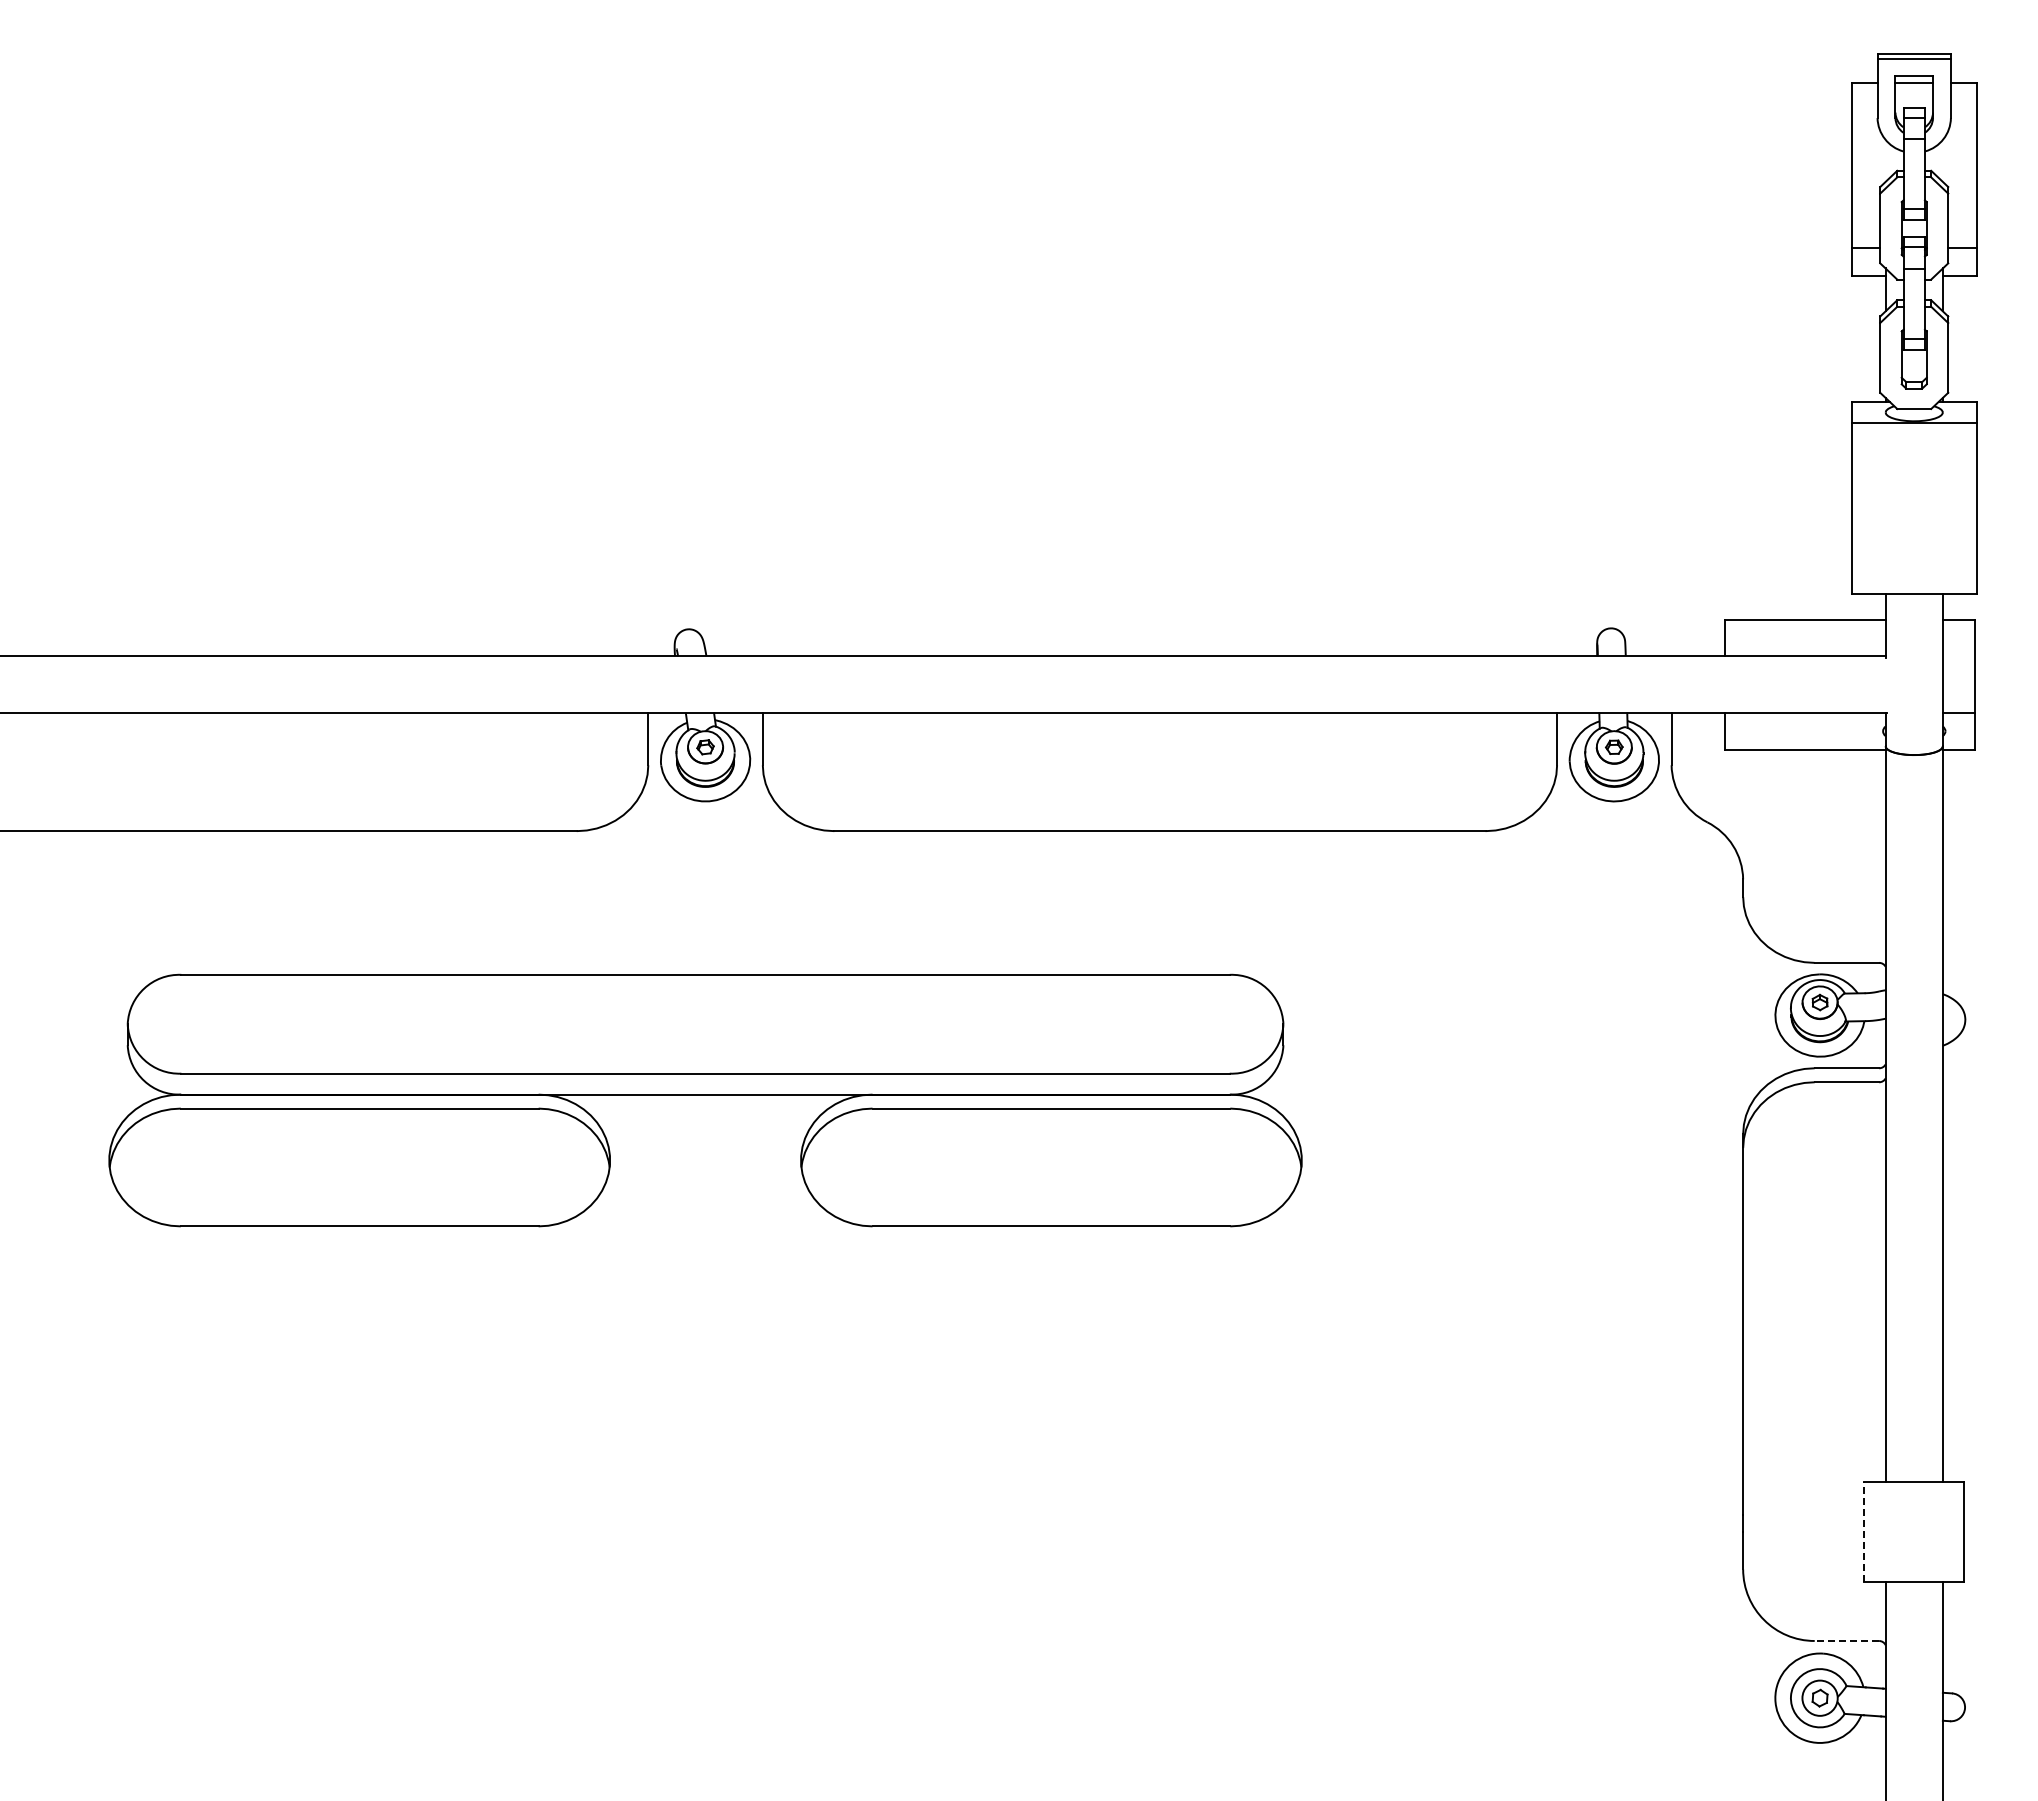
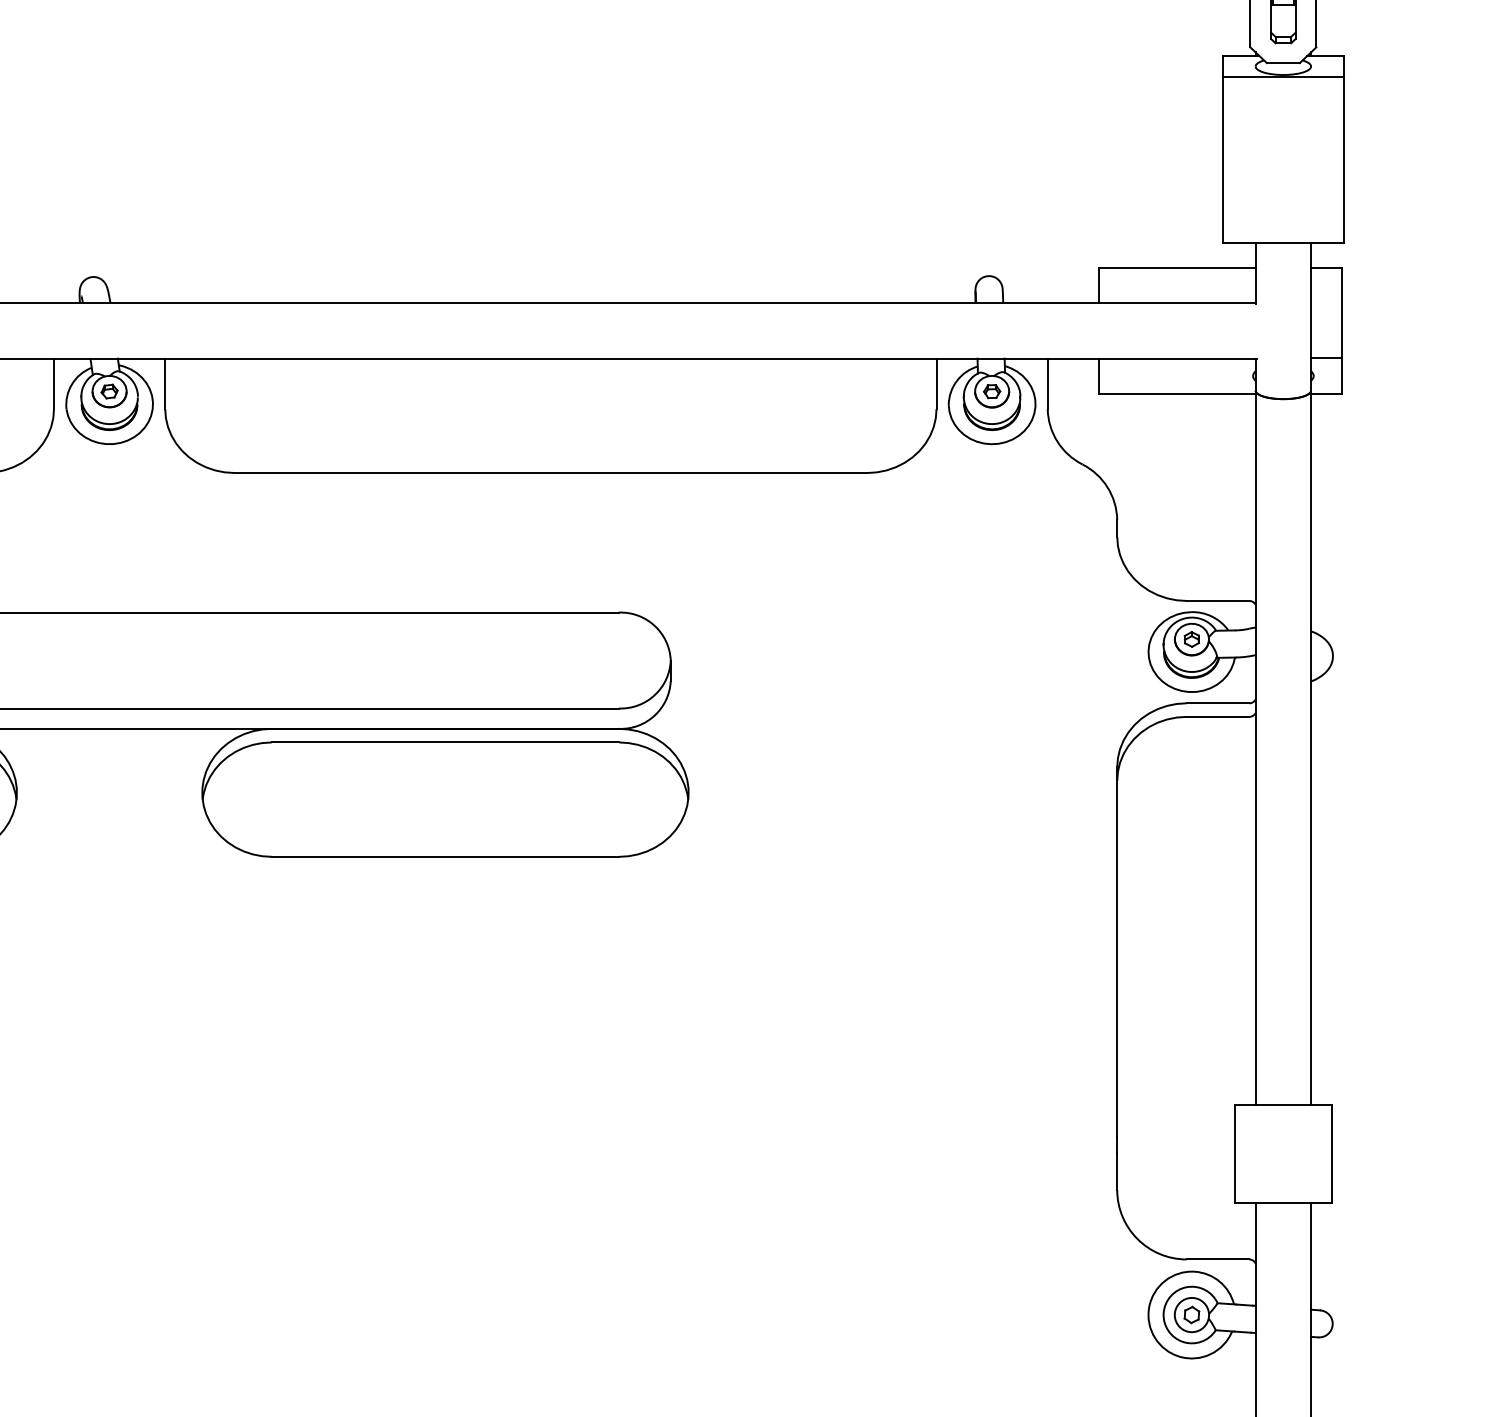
line: (1864, 1531) -> (1235, 1153), dashed -> solid
line: (1846, 1640) -> (1217, 1258), dashed -> solid

